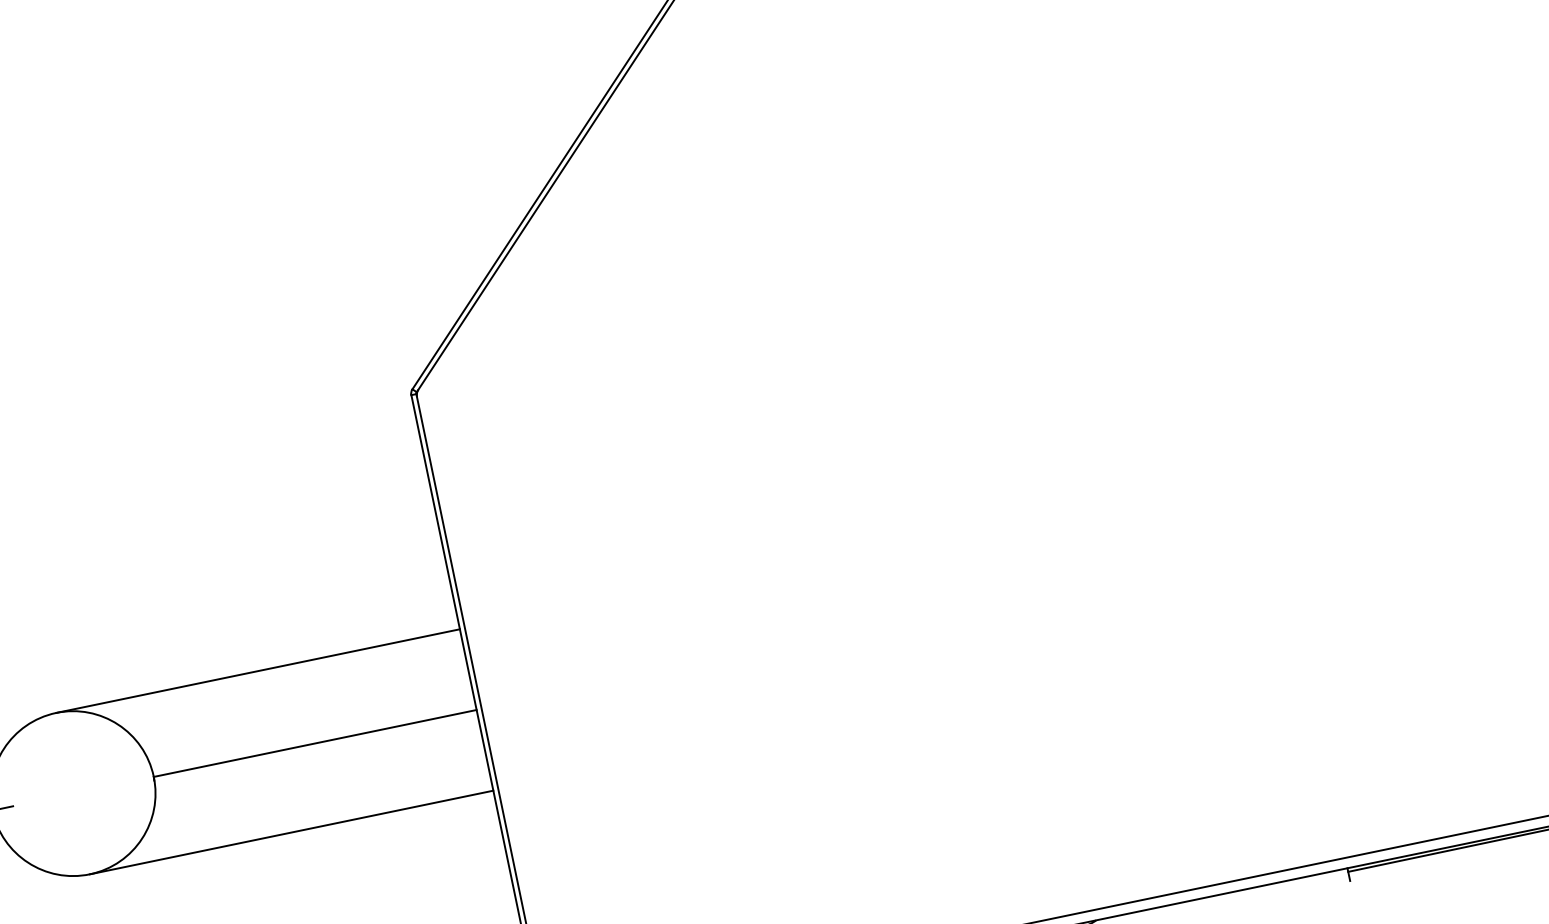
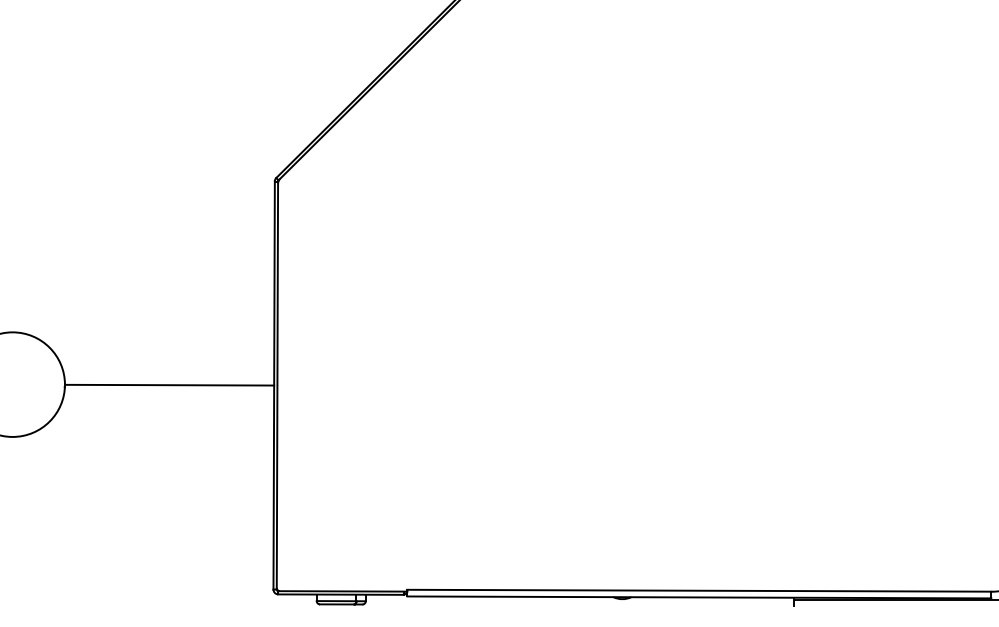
line: (257, 670) -> (143, 332), removed
line: (290, 831) -> (142, 436), removed

